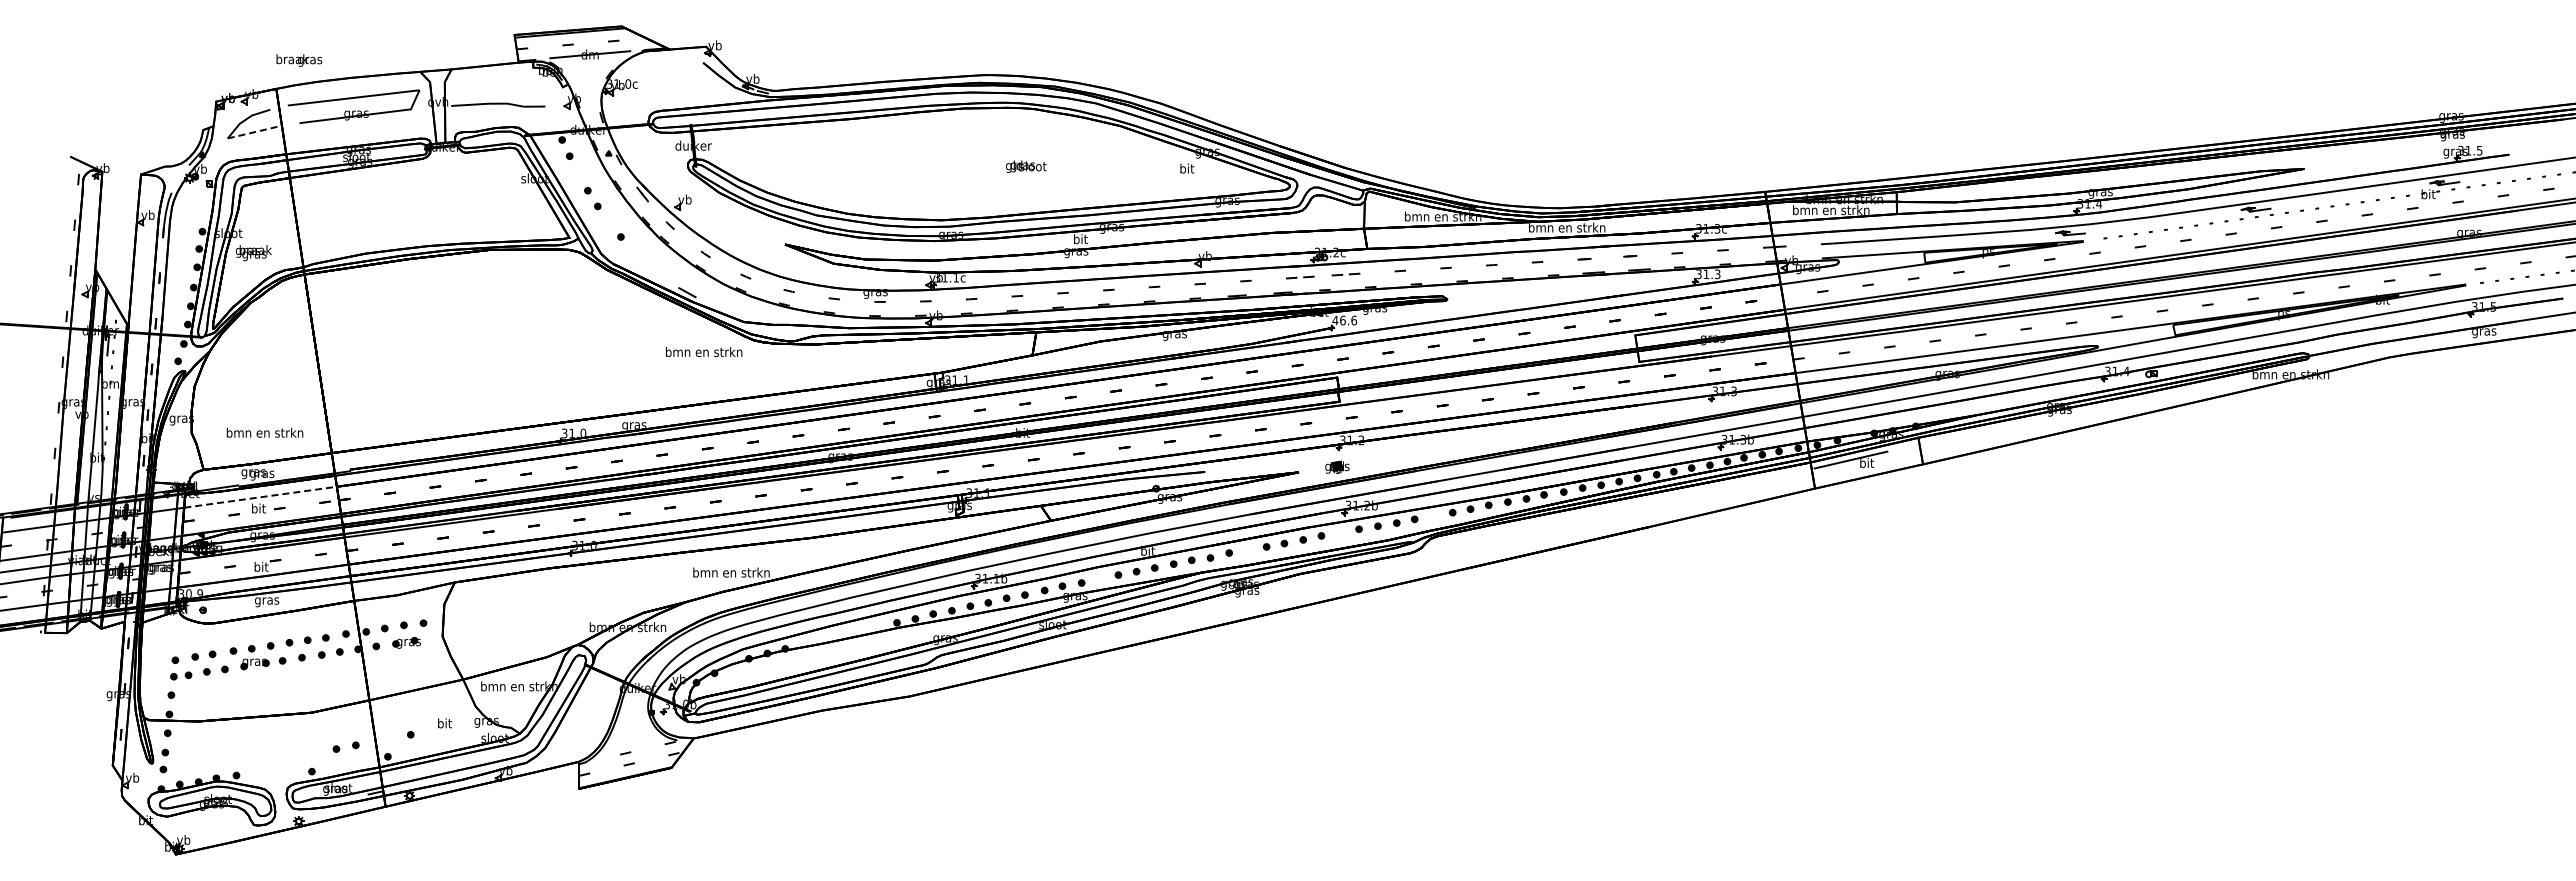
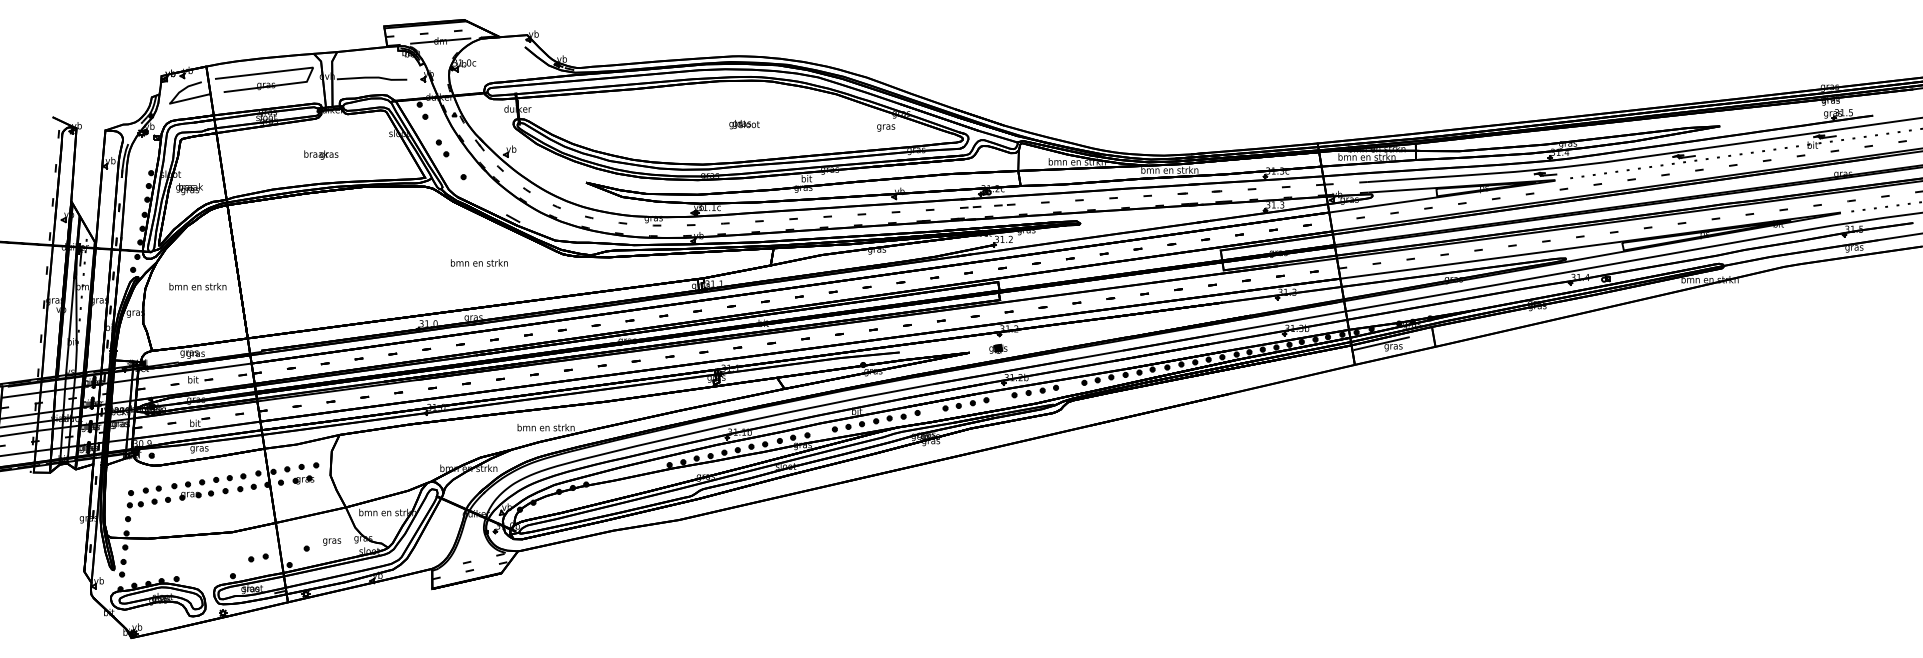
text: (299, 60) -> (321, 155), moved
line: (254, 132) -> (190, 99), dashed -> solid
text: (1026, 166) -> (744, 124), moved
text: (1186, 169) -> (885, 126), bit -> gras
text: (1344, 320) -> (1003, 239), 46.6 -> 31.2
text: (704, 351) -> (479, 262), moved
text: (264, 432) -> (197, 286), moved
text: (1866, 464) -> (1393, 346), bit -> gras
line: (261, 497) -> (195, 371), dashed -> solid
text: (444, 724) -> (331, 540), bit -> gras

